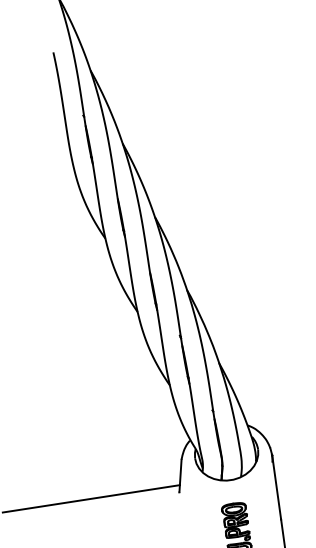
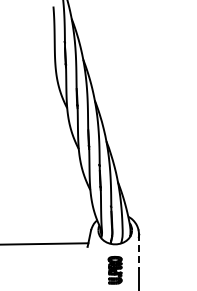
line: (277, 489) -> (139, 252), solid -> dashed

